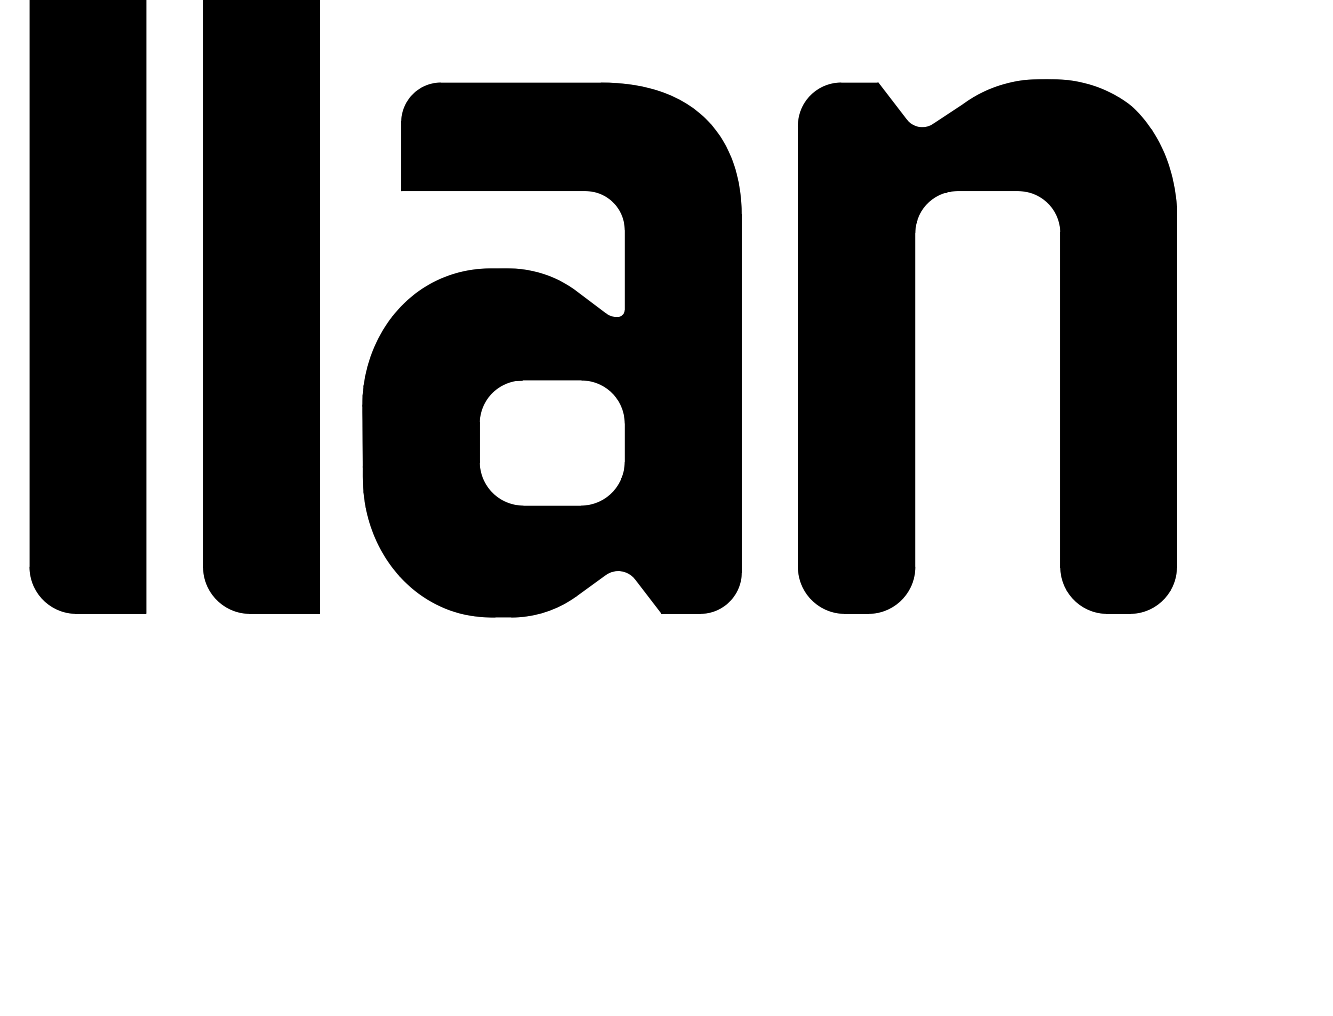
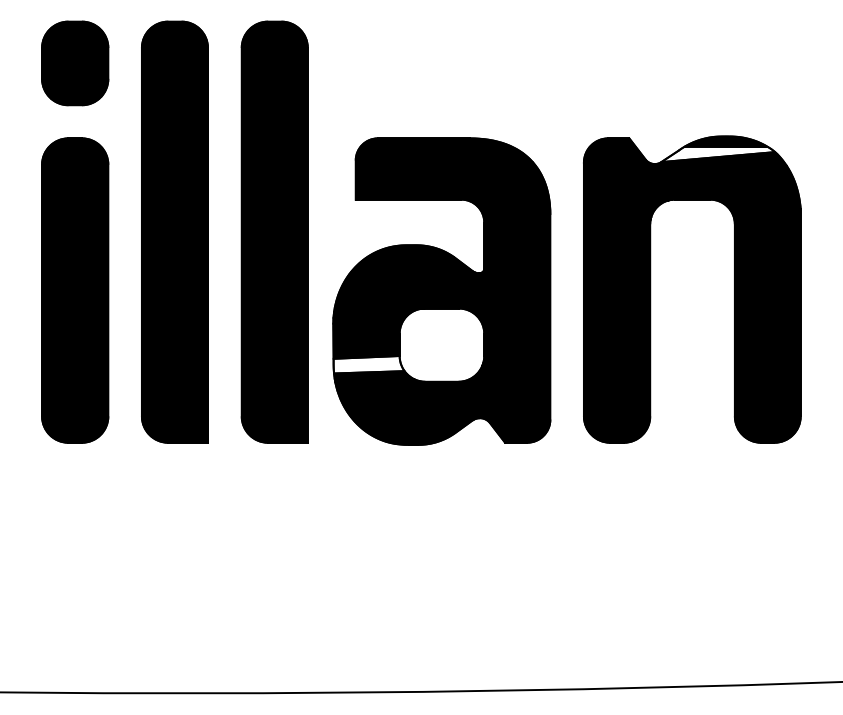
fill: (1032, 111) -> (718, 154), removed
fill: (424, 476) -> (368, 364), removed

